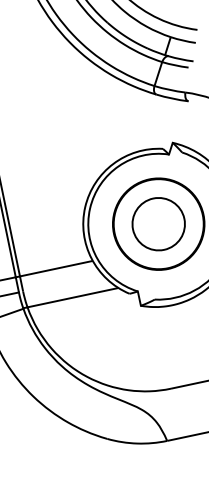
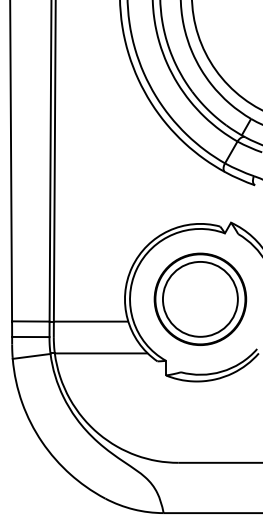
circle: (157, 223) -> (199, 298), size x1.43

